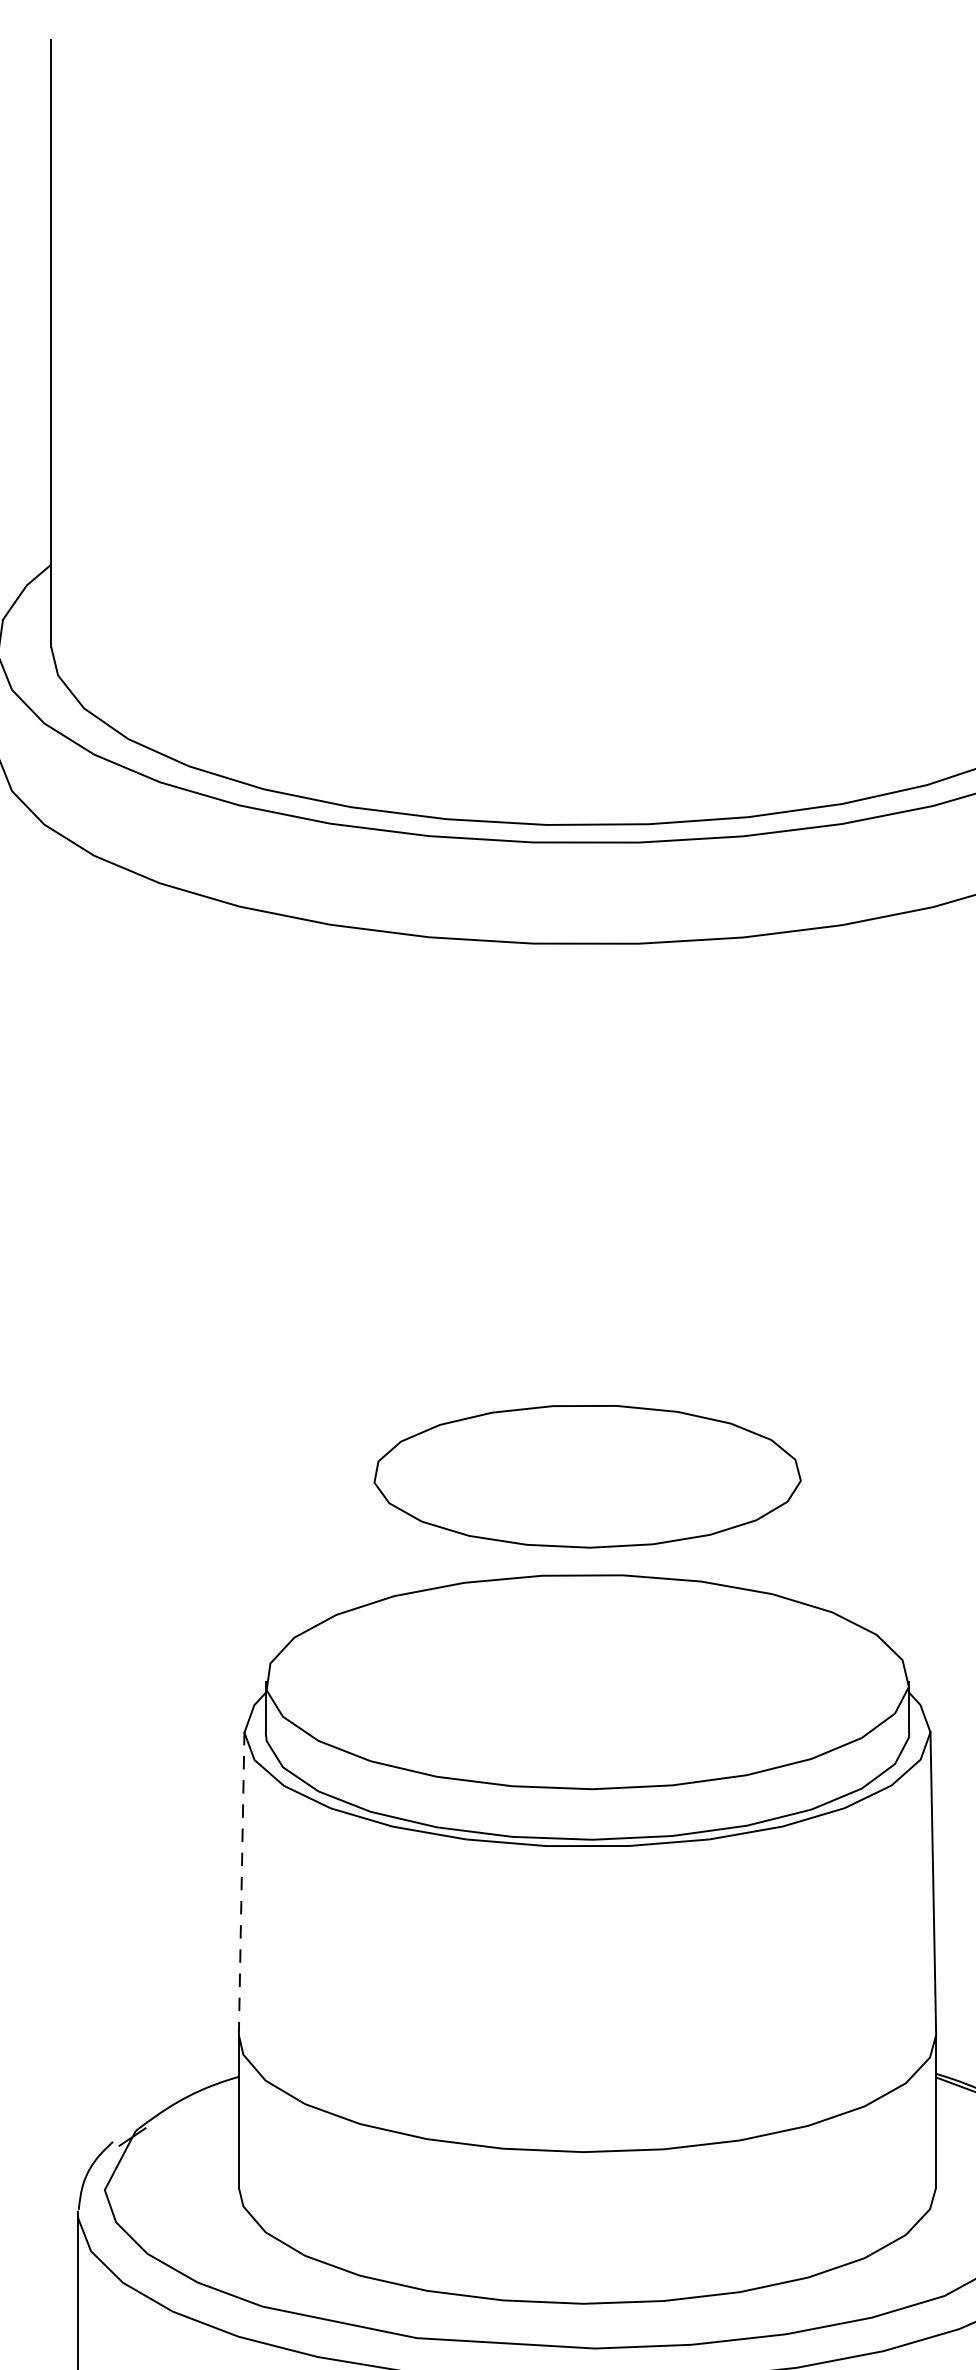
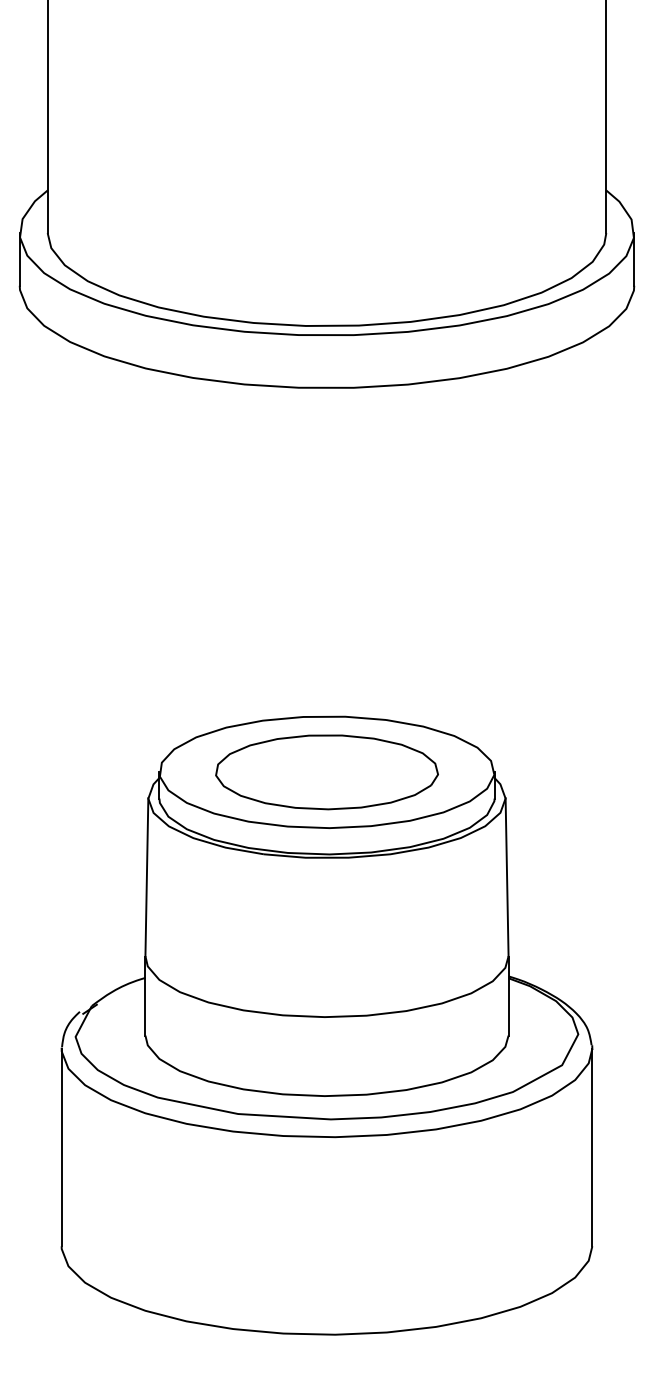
part: (586, 1476) -> (326, 772), moved
line: (240, 1883) -> (146, 877), dashed -> solid

